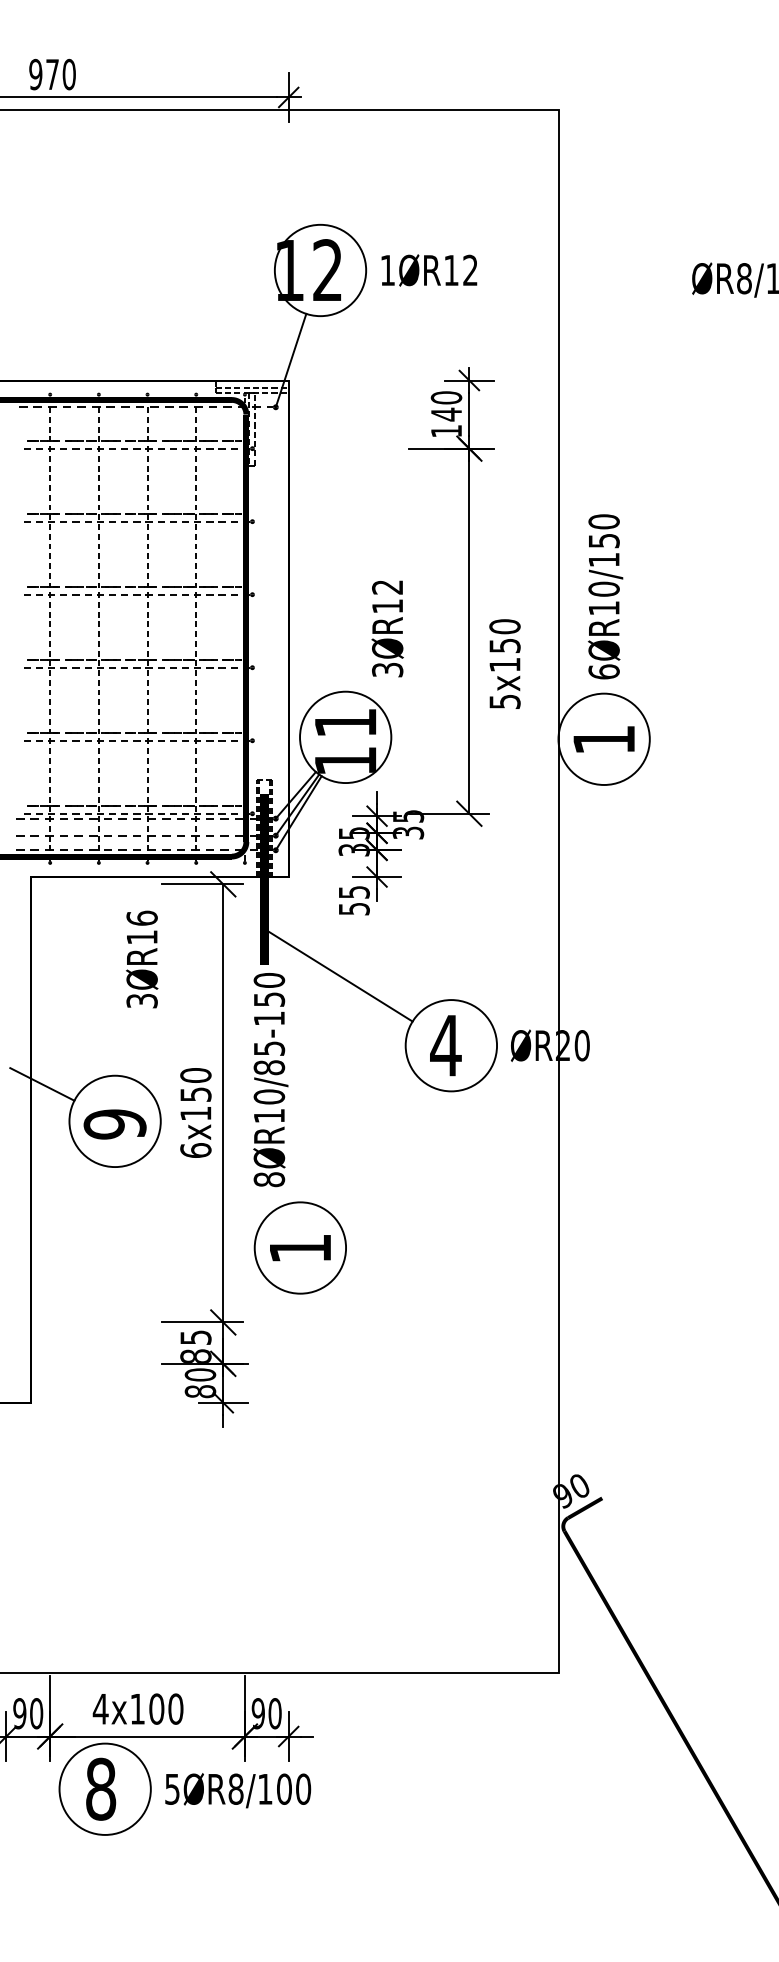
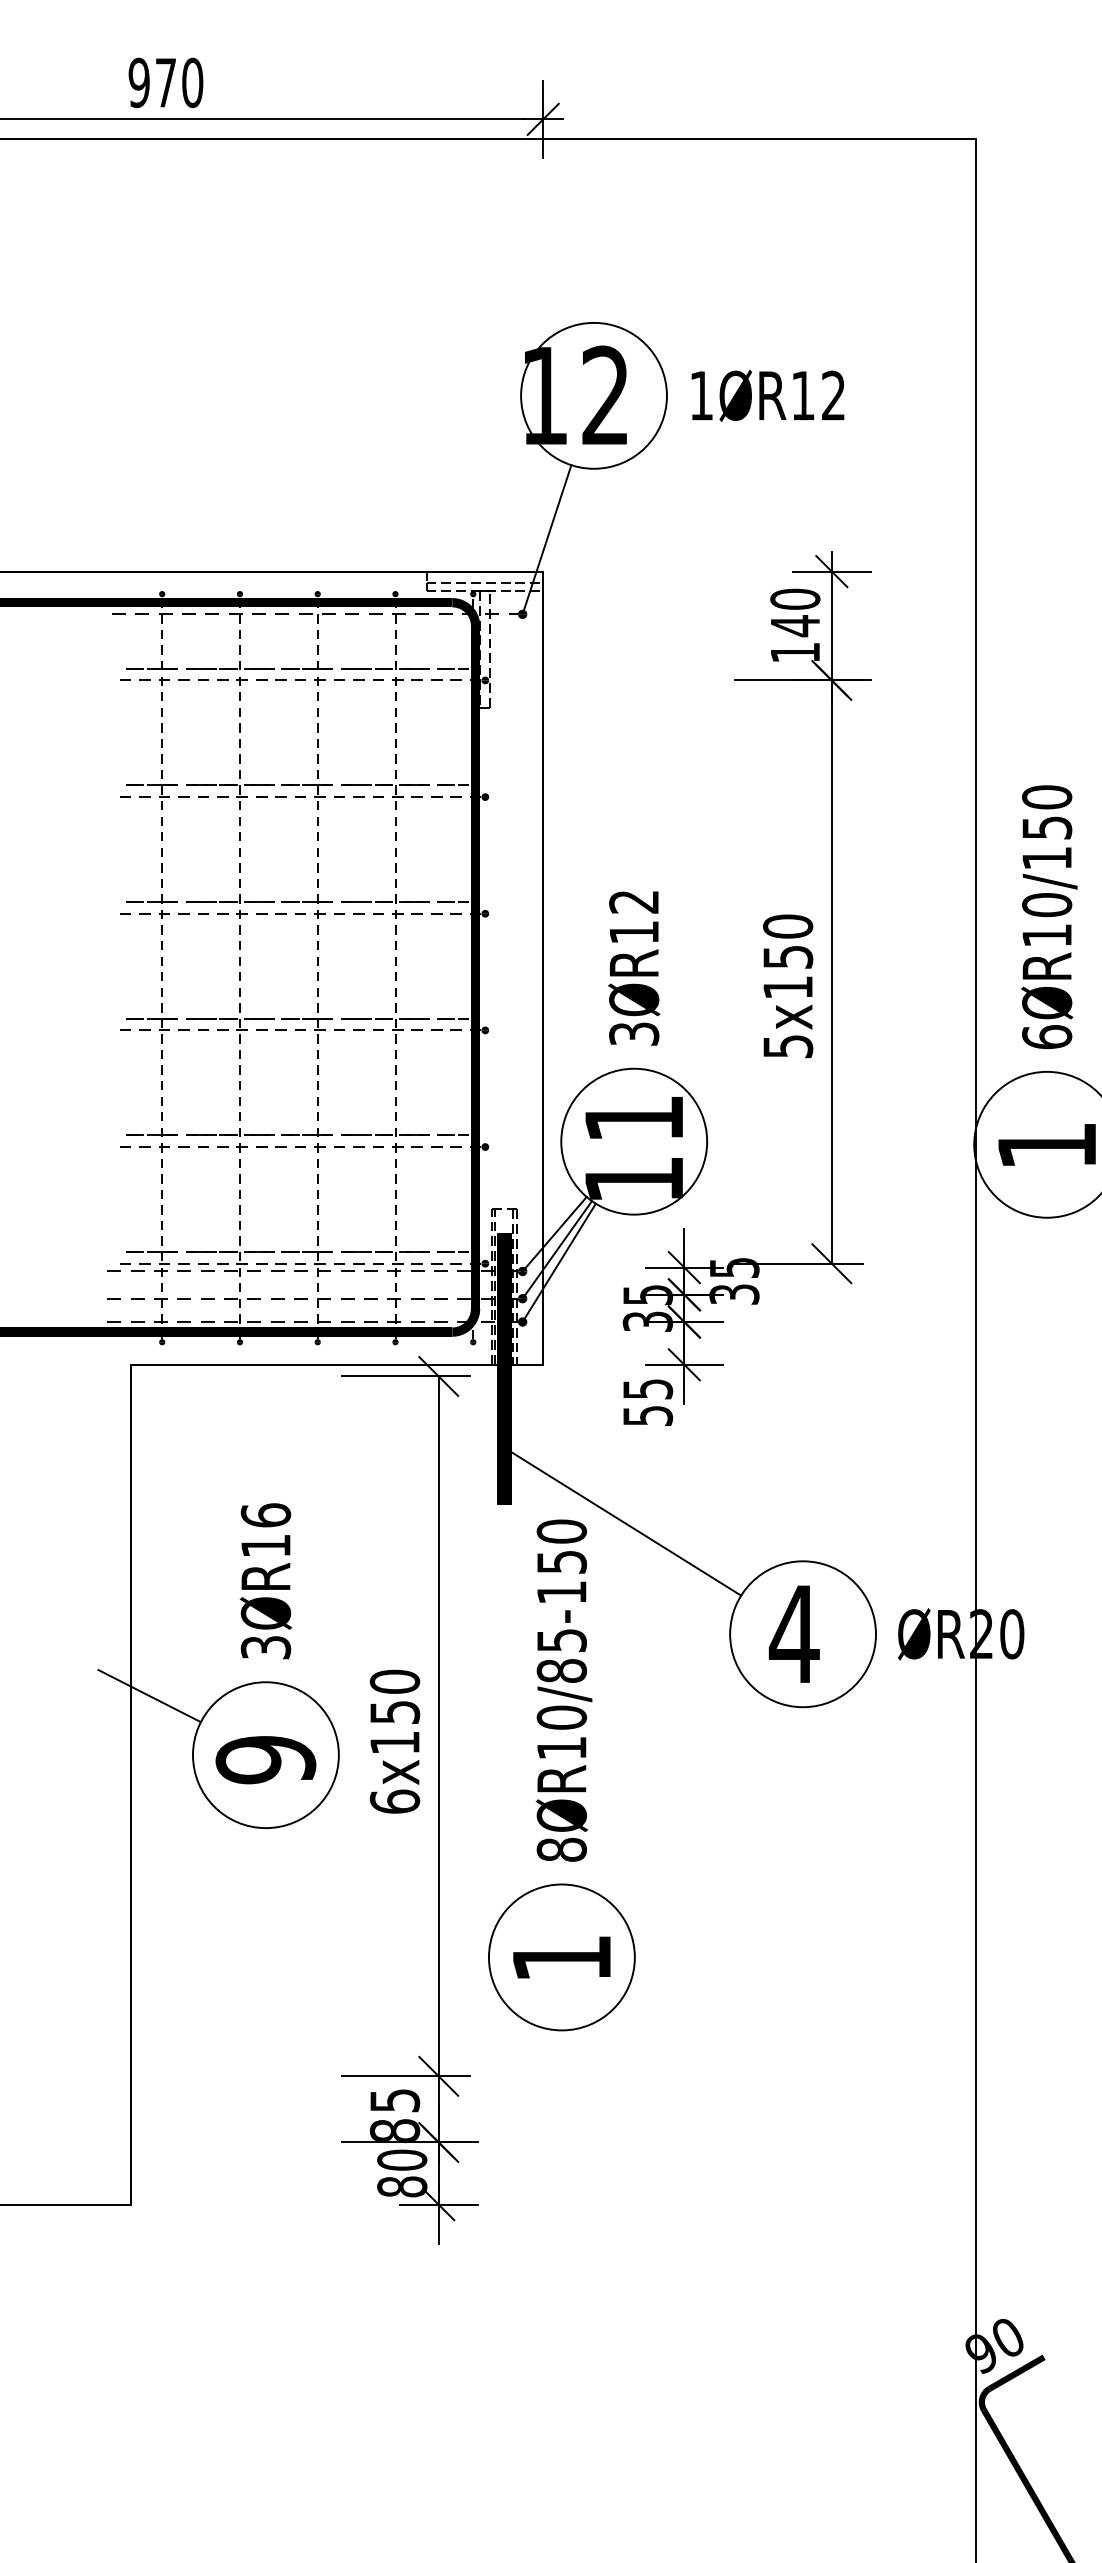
text: (387, 628) -> (633, 967), moved
text: (504, 663) -> (787, 985), moved
text: (142, 959) -> (266, 1581), moved
text: (270, 1080) -> (563, 1691), moved

